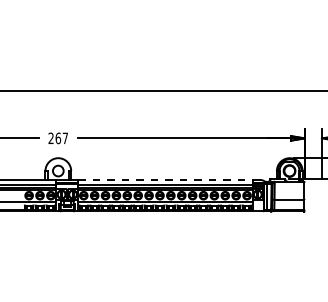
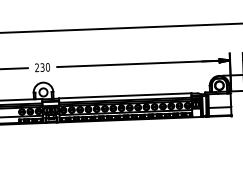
text: (61, 138) -> (44, 67), 267 -> 230
line: (165, 179) -> (125, 95), dashed -> solid

